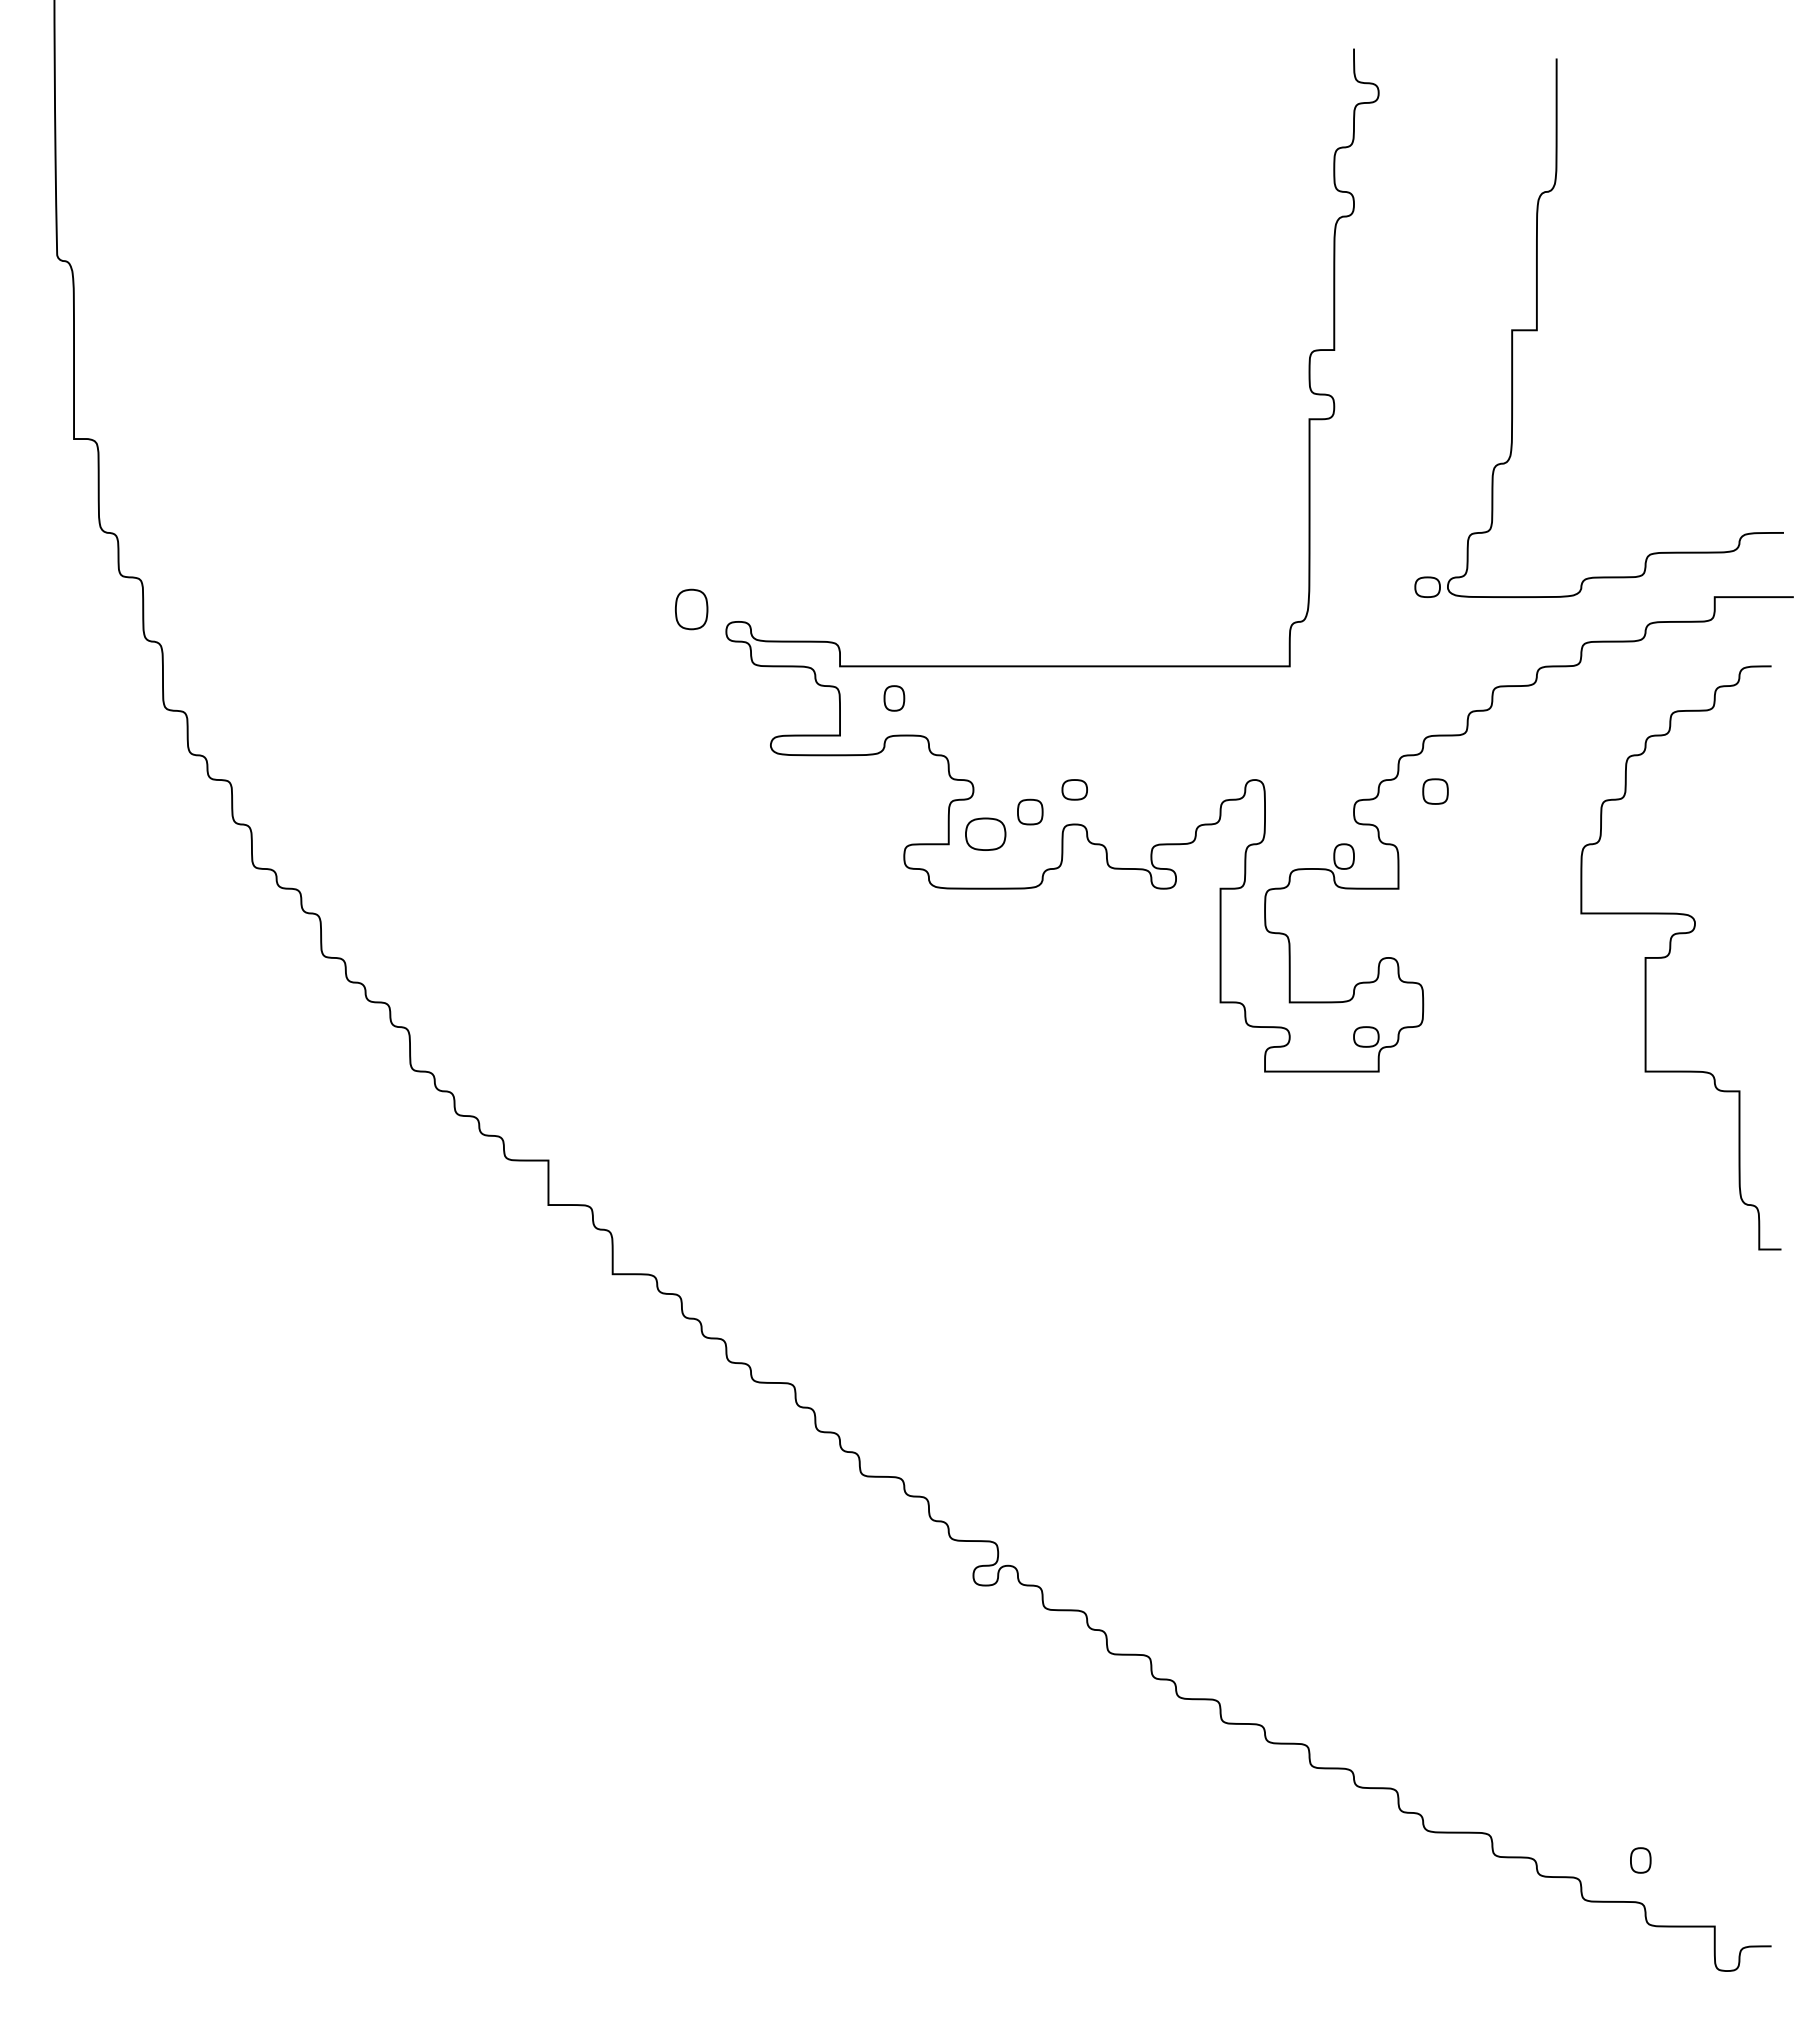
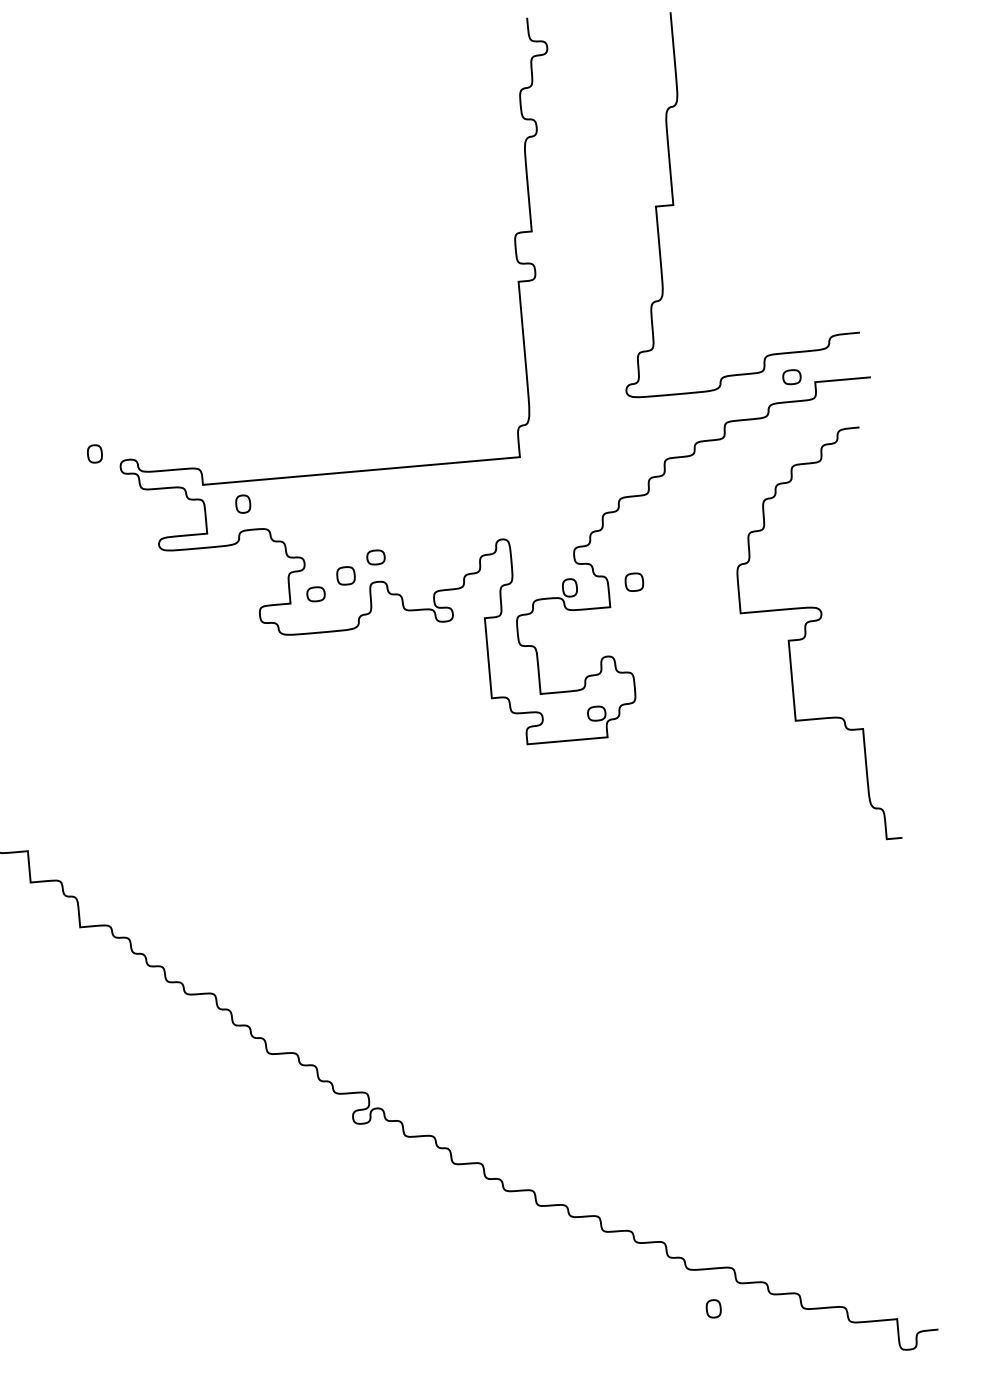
part: (1427, 586) -> (791, 376), moved
part: (691, 609) -> (94, 453), size x0.62
part: (1435, 791) -> (634, 582), moved
part: (985, 834) -> (315, 594), size x0.62
part: (1640, 1860) -> (713, 1308), moved

